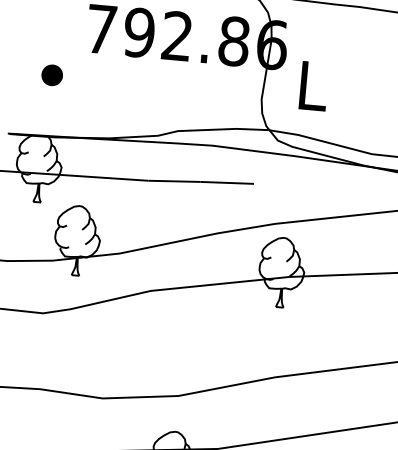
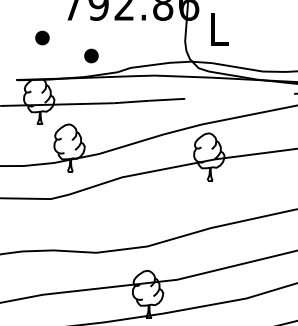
part: (122, 107) -> (91, 55), added

